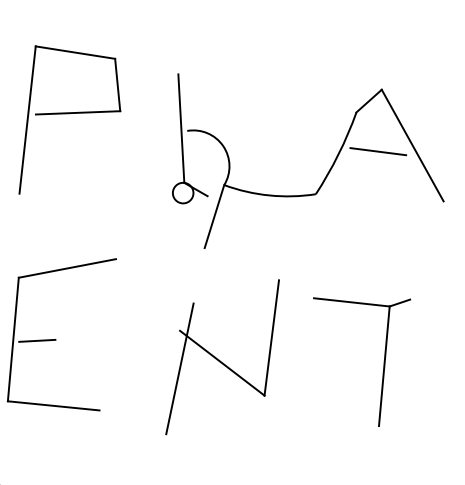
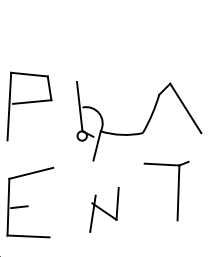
line: (378, 152) -> (170, 112), removed
part: (222, 356) -> (104, 209), size x0.6
part: (382, 360) -> (177, 190), moved

